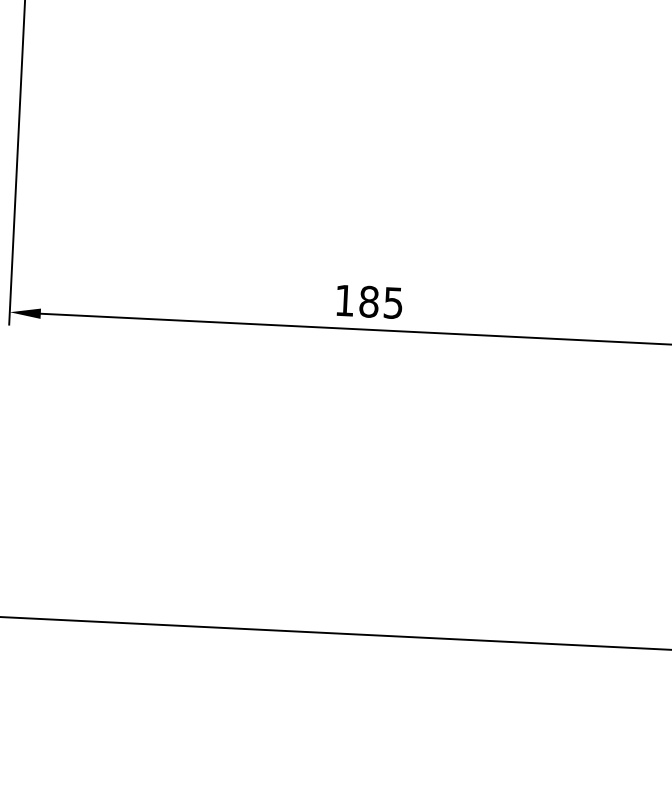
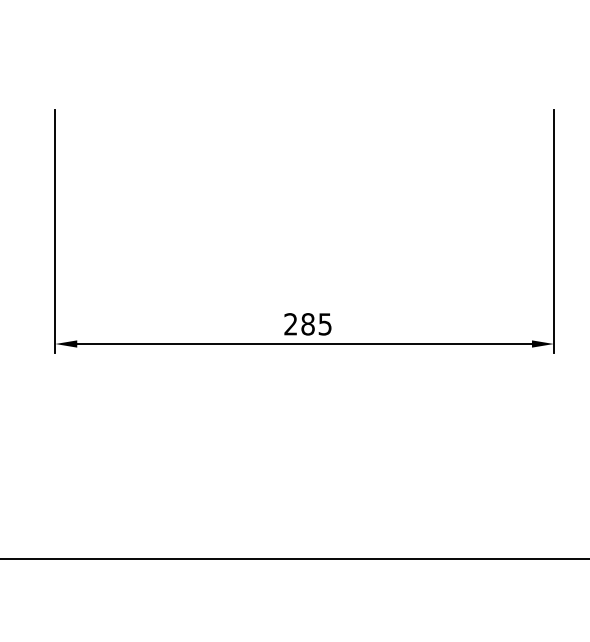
text: (344, 300) -> (290, 324), 185 -> 285

